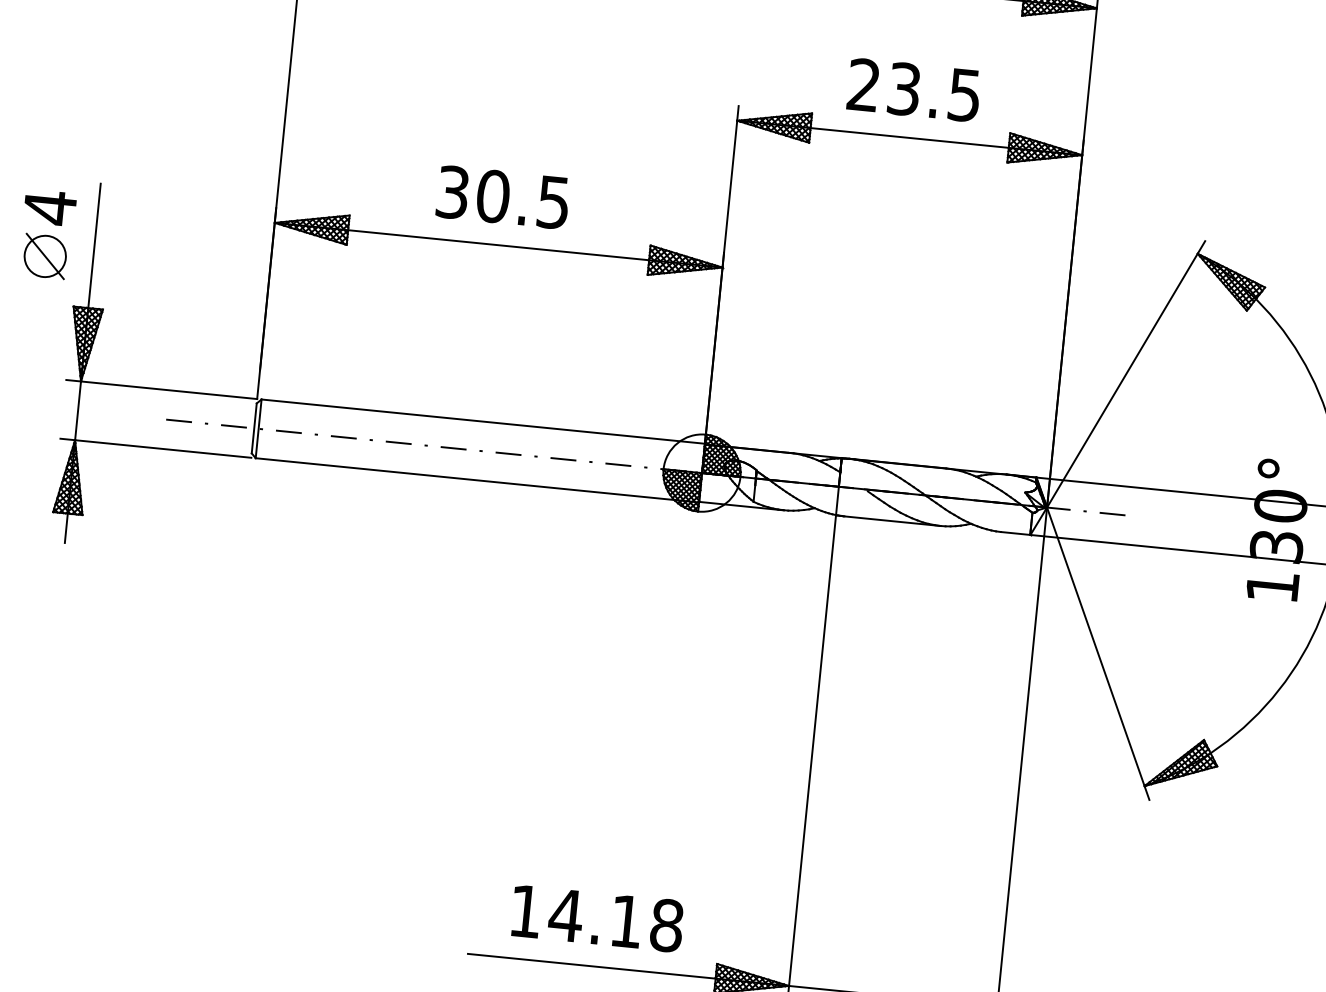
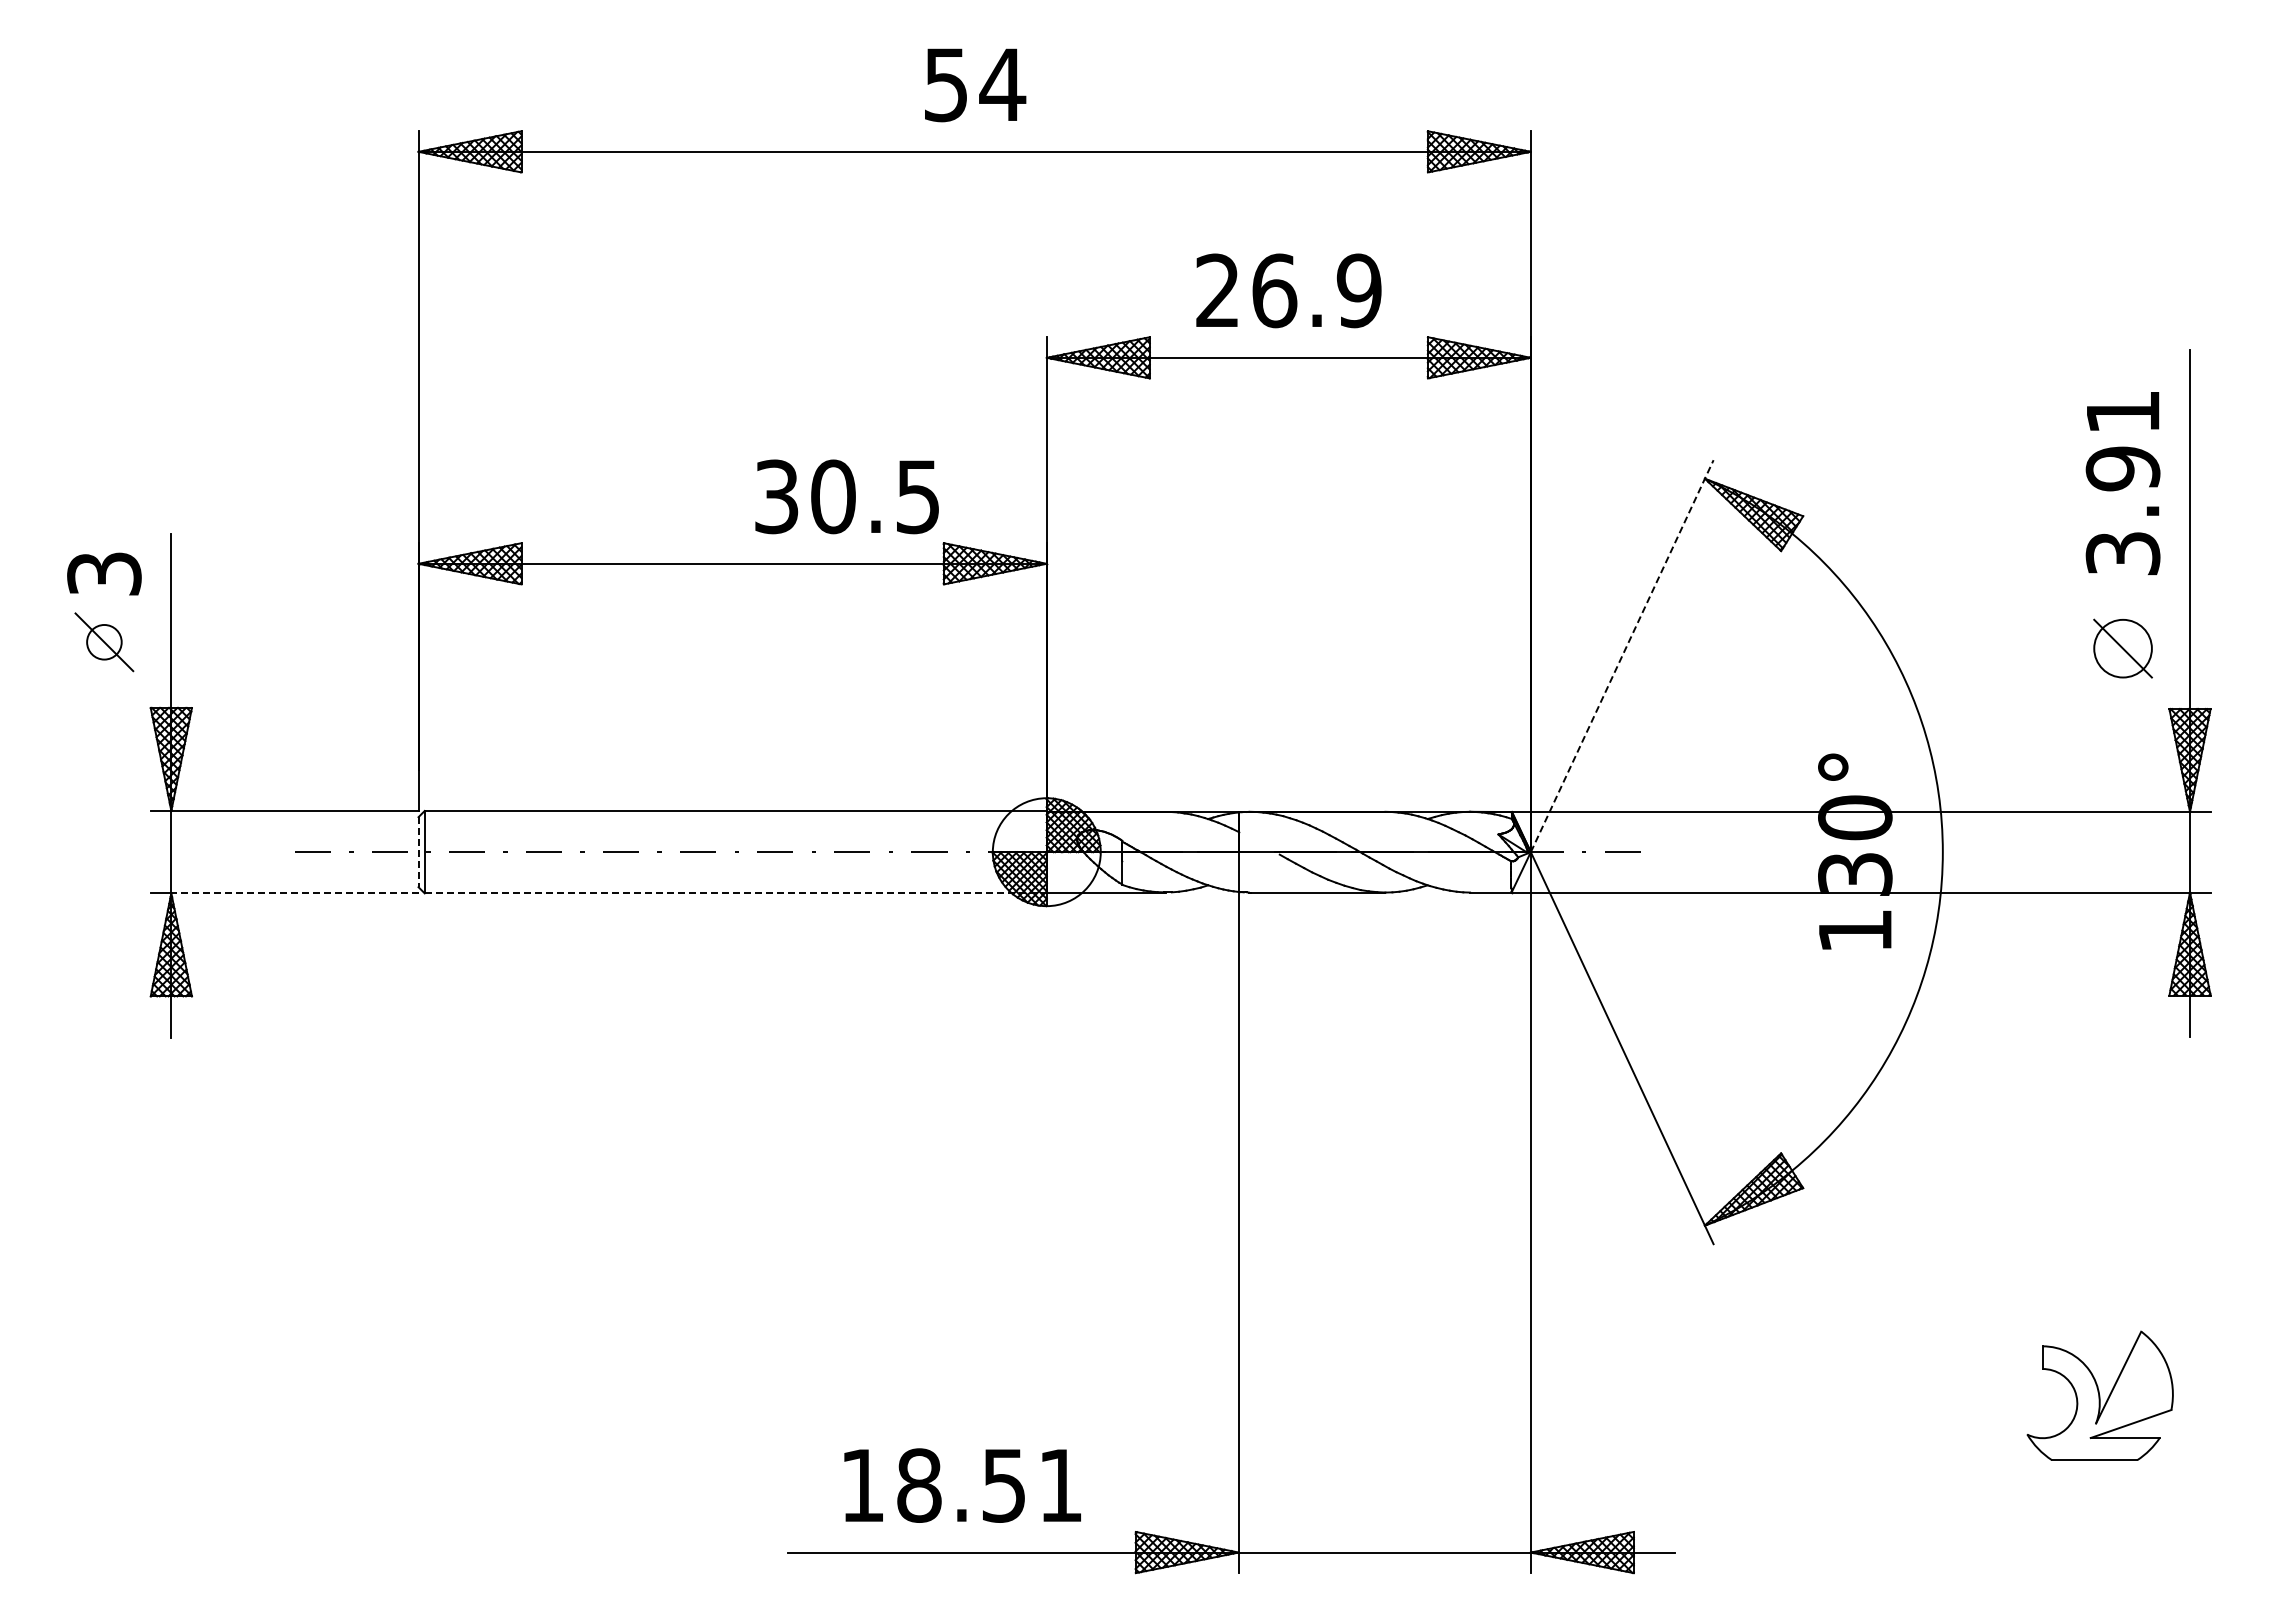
text: (934, 91) -> (1316, 290), 23.5 -> 26.9
text: (502, 197) -> (846, 496), moved
text: (50, 207) -> (104, 573), 4 -> 3
circle: (45, 256) -> (104, 642), size x0.6
line: (1126, 373) -> (1622, 655), solid -> dashed
line: (254, 428) -> (418, 852), solid -> dashed
line: (162, 449) -> (294, 893), solid -> dashed
line: (477, 480) -> (736, 893), solid -> dashed
text: (616, 920) -> (989, 1485), 14.18 -> 18.51

